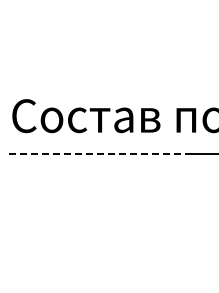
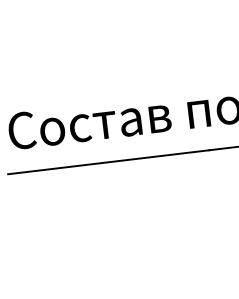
line: (98, 153) -> (107, 161), dashed -> solid

